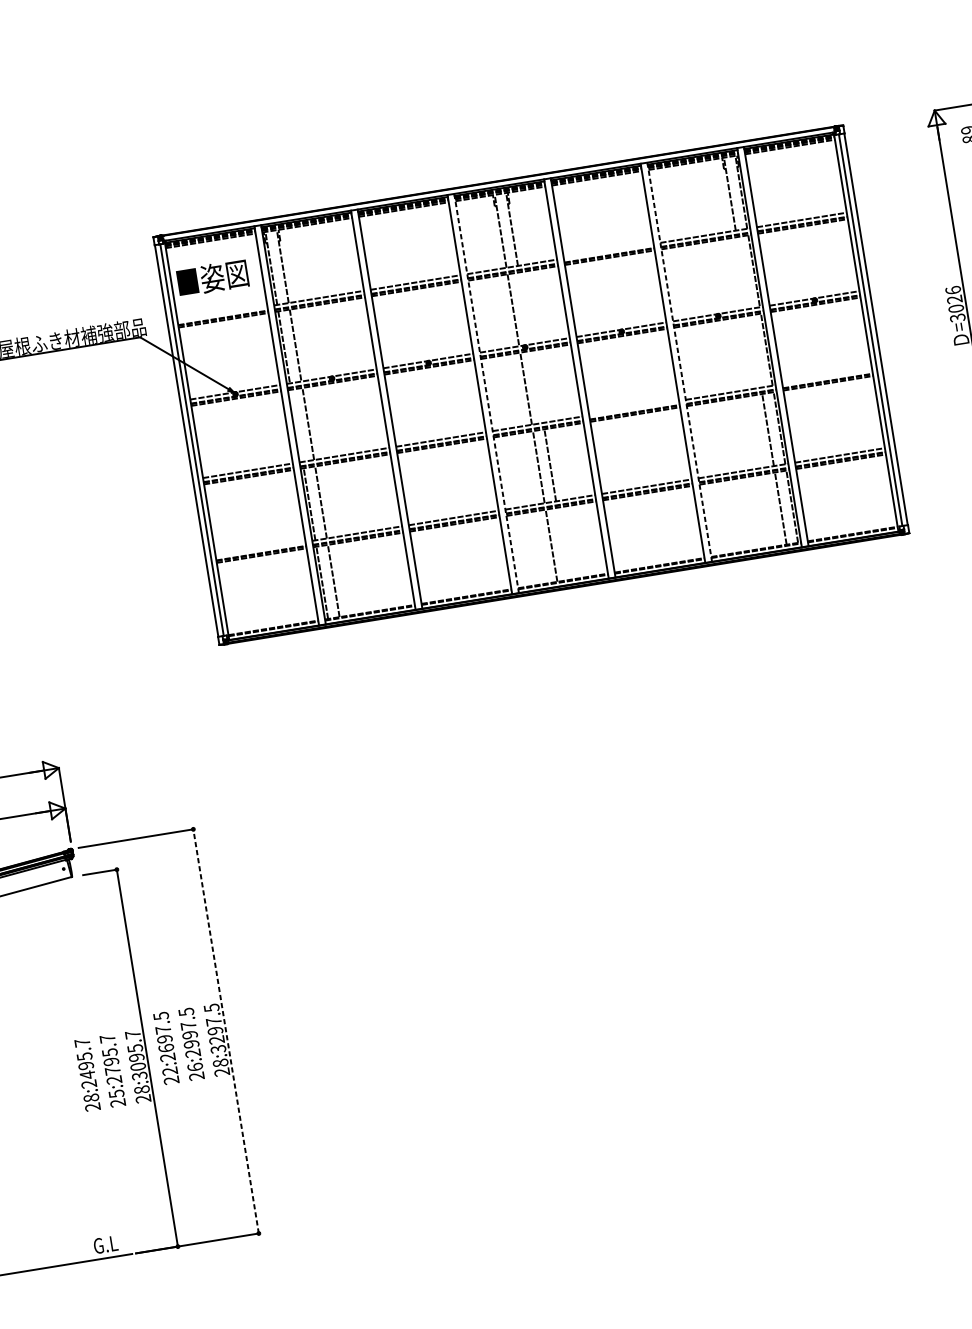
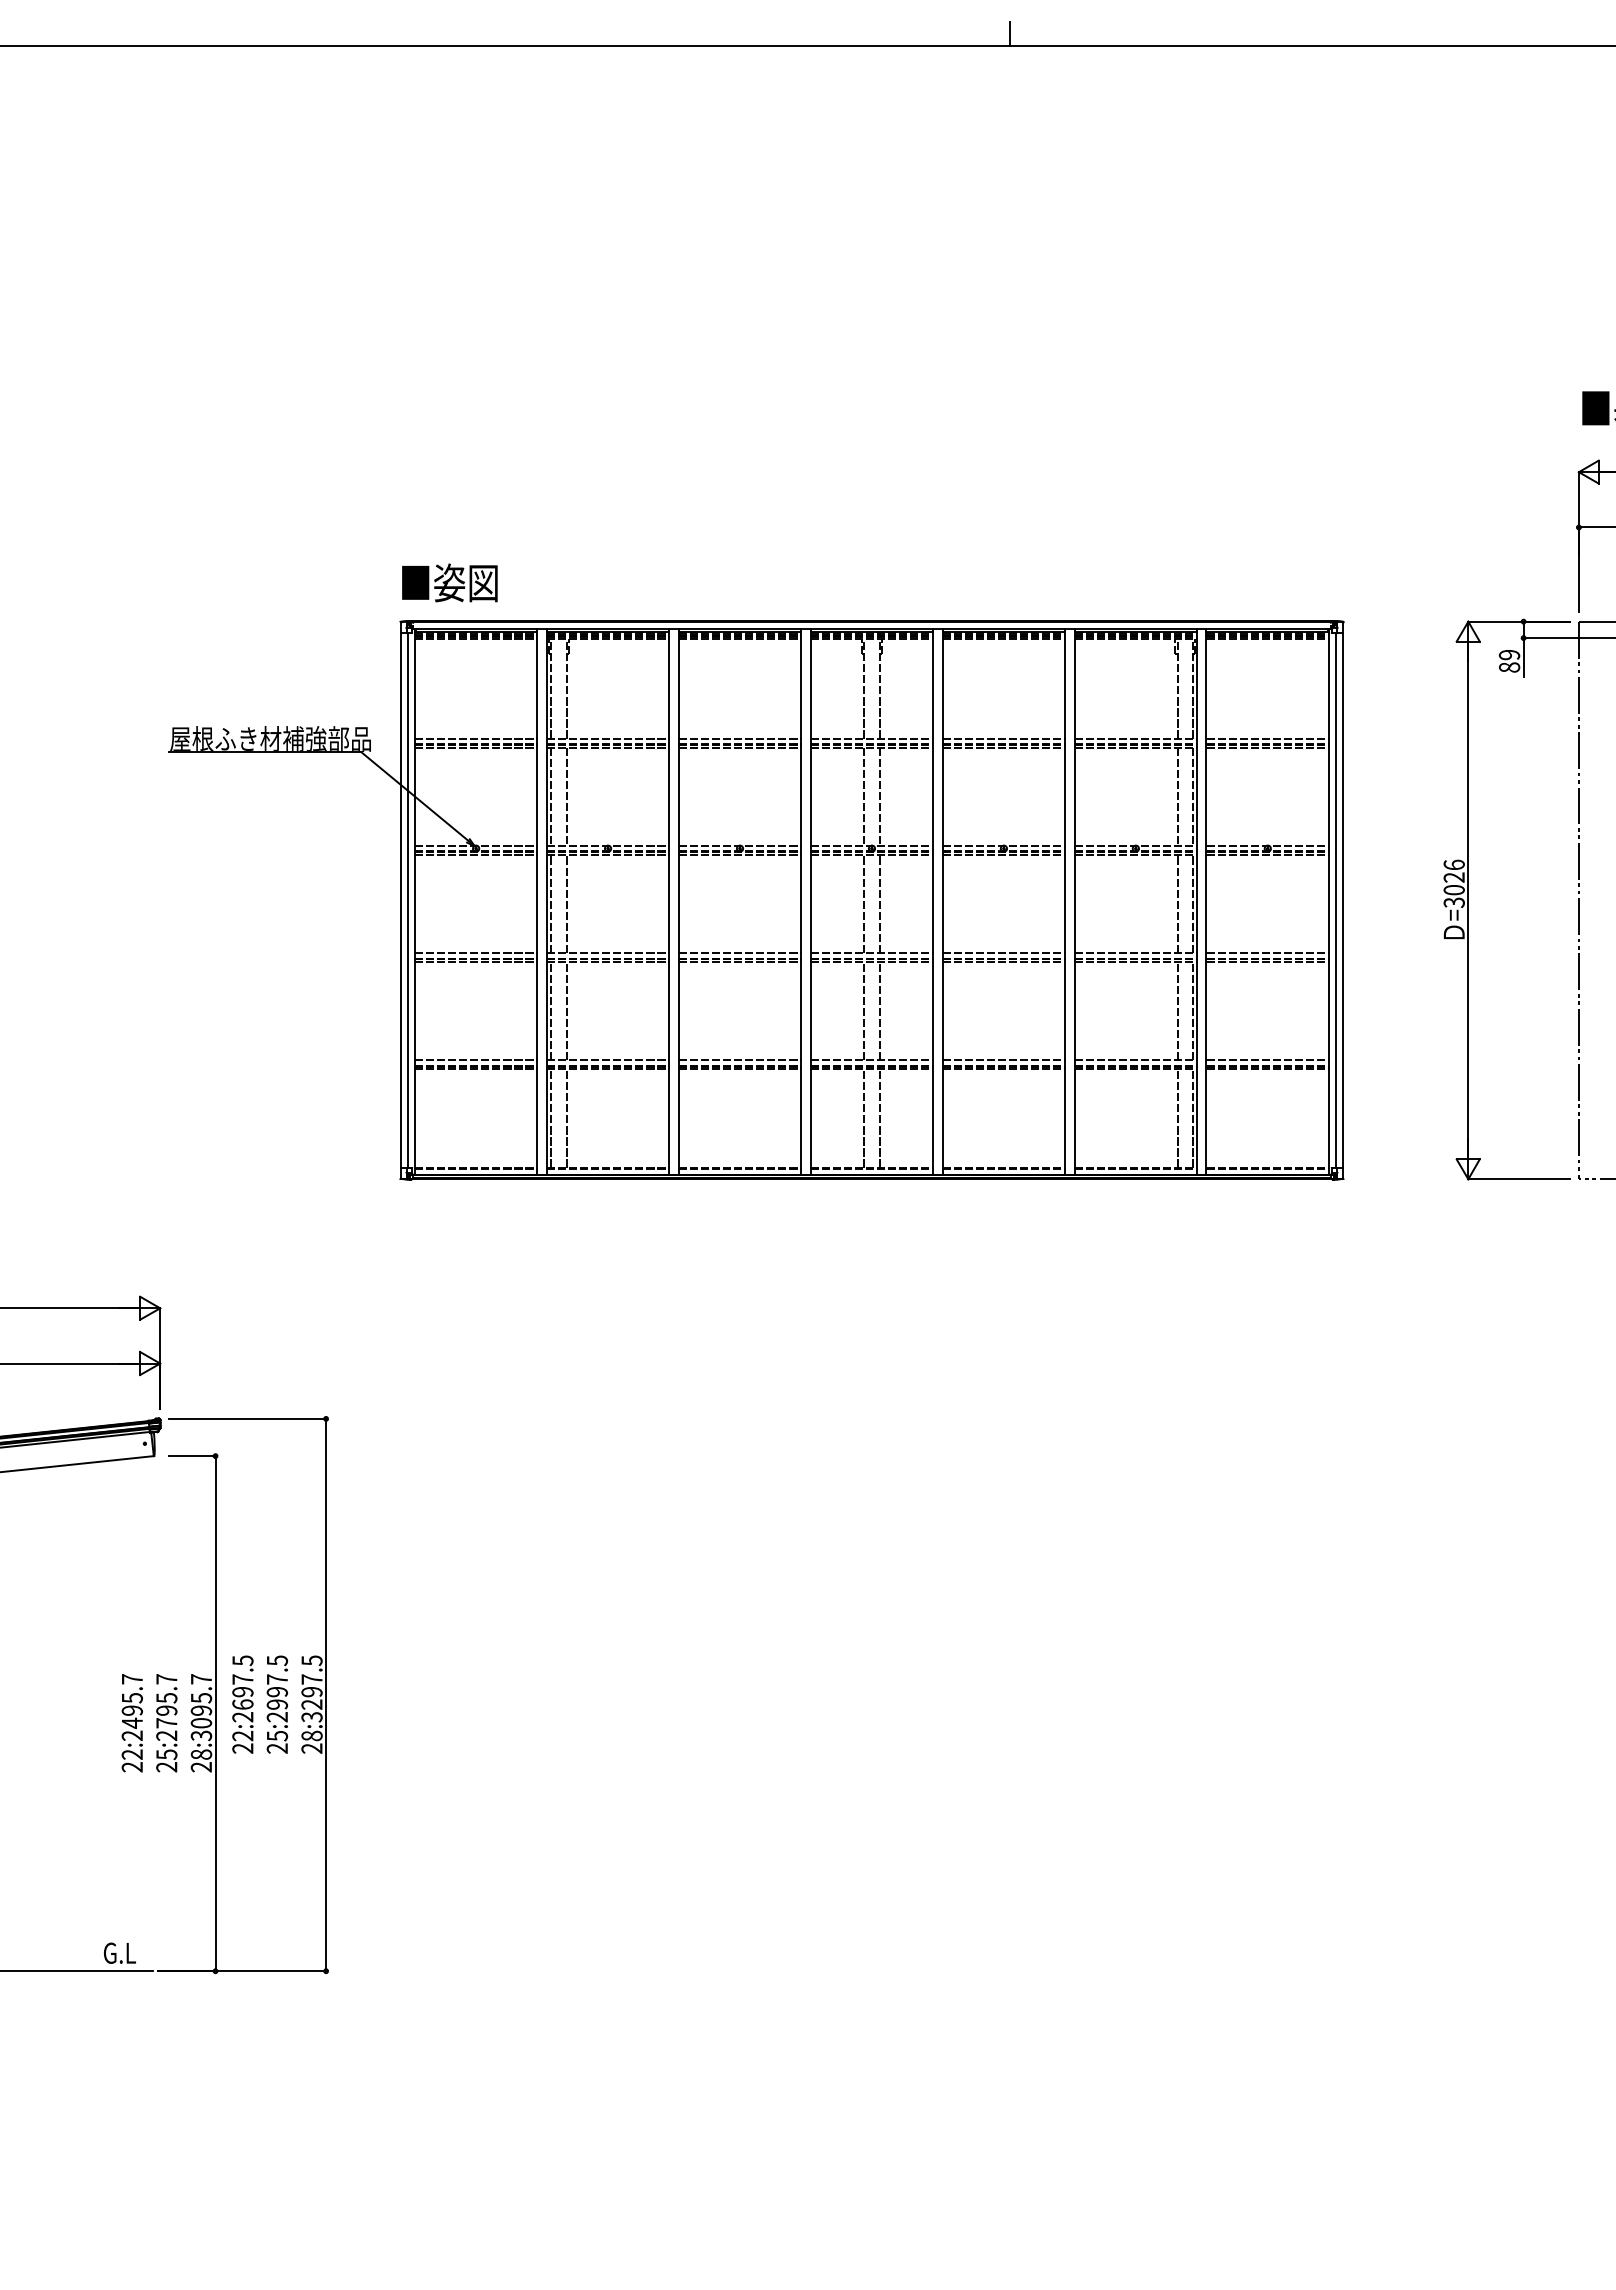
line: (608, 251) -> (1003, 738), added
line: (742, 272) -> (1177, 796), added
text: (212, 277) -> (449, 582), moved
line: (524, 308) -> (879, 796), added
line: (222, 313) -> (475, 738), added
line: (755, 351) -> (1177, 903), added
line: (679, 362) -> (1074, 901), dashed -> solid
line: (827, 377) -> (1267, 953), added
line: (537, 386) -> (879, 903), added
line: (486, 393) -> (810, 901), dashed -> solid
line: (633, 408) -> (1003, 953), added
line: (296, 425) -> (550, 903), added
line: (562, 543) -> (879, 1118), added
line: (260, 549) -> (475, 1060), added
line: (226, 1030) -> (326, 1694), dashed -> solid
text: (194, 1066) -> (276, 1735), 26:2997.5 -> 25:2997.5
text: (91, 1097) -> (132, 1754), 28:2495.7 -> 22:2495.7

